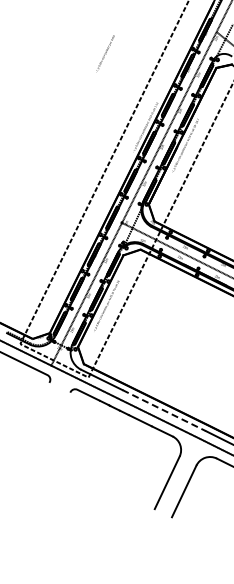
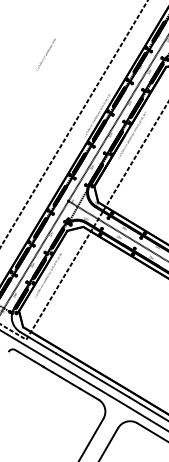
text: (105, 53) -> (46, 54), moved
line: (164, 410) -> (93, 375), dashed -> solid

